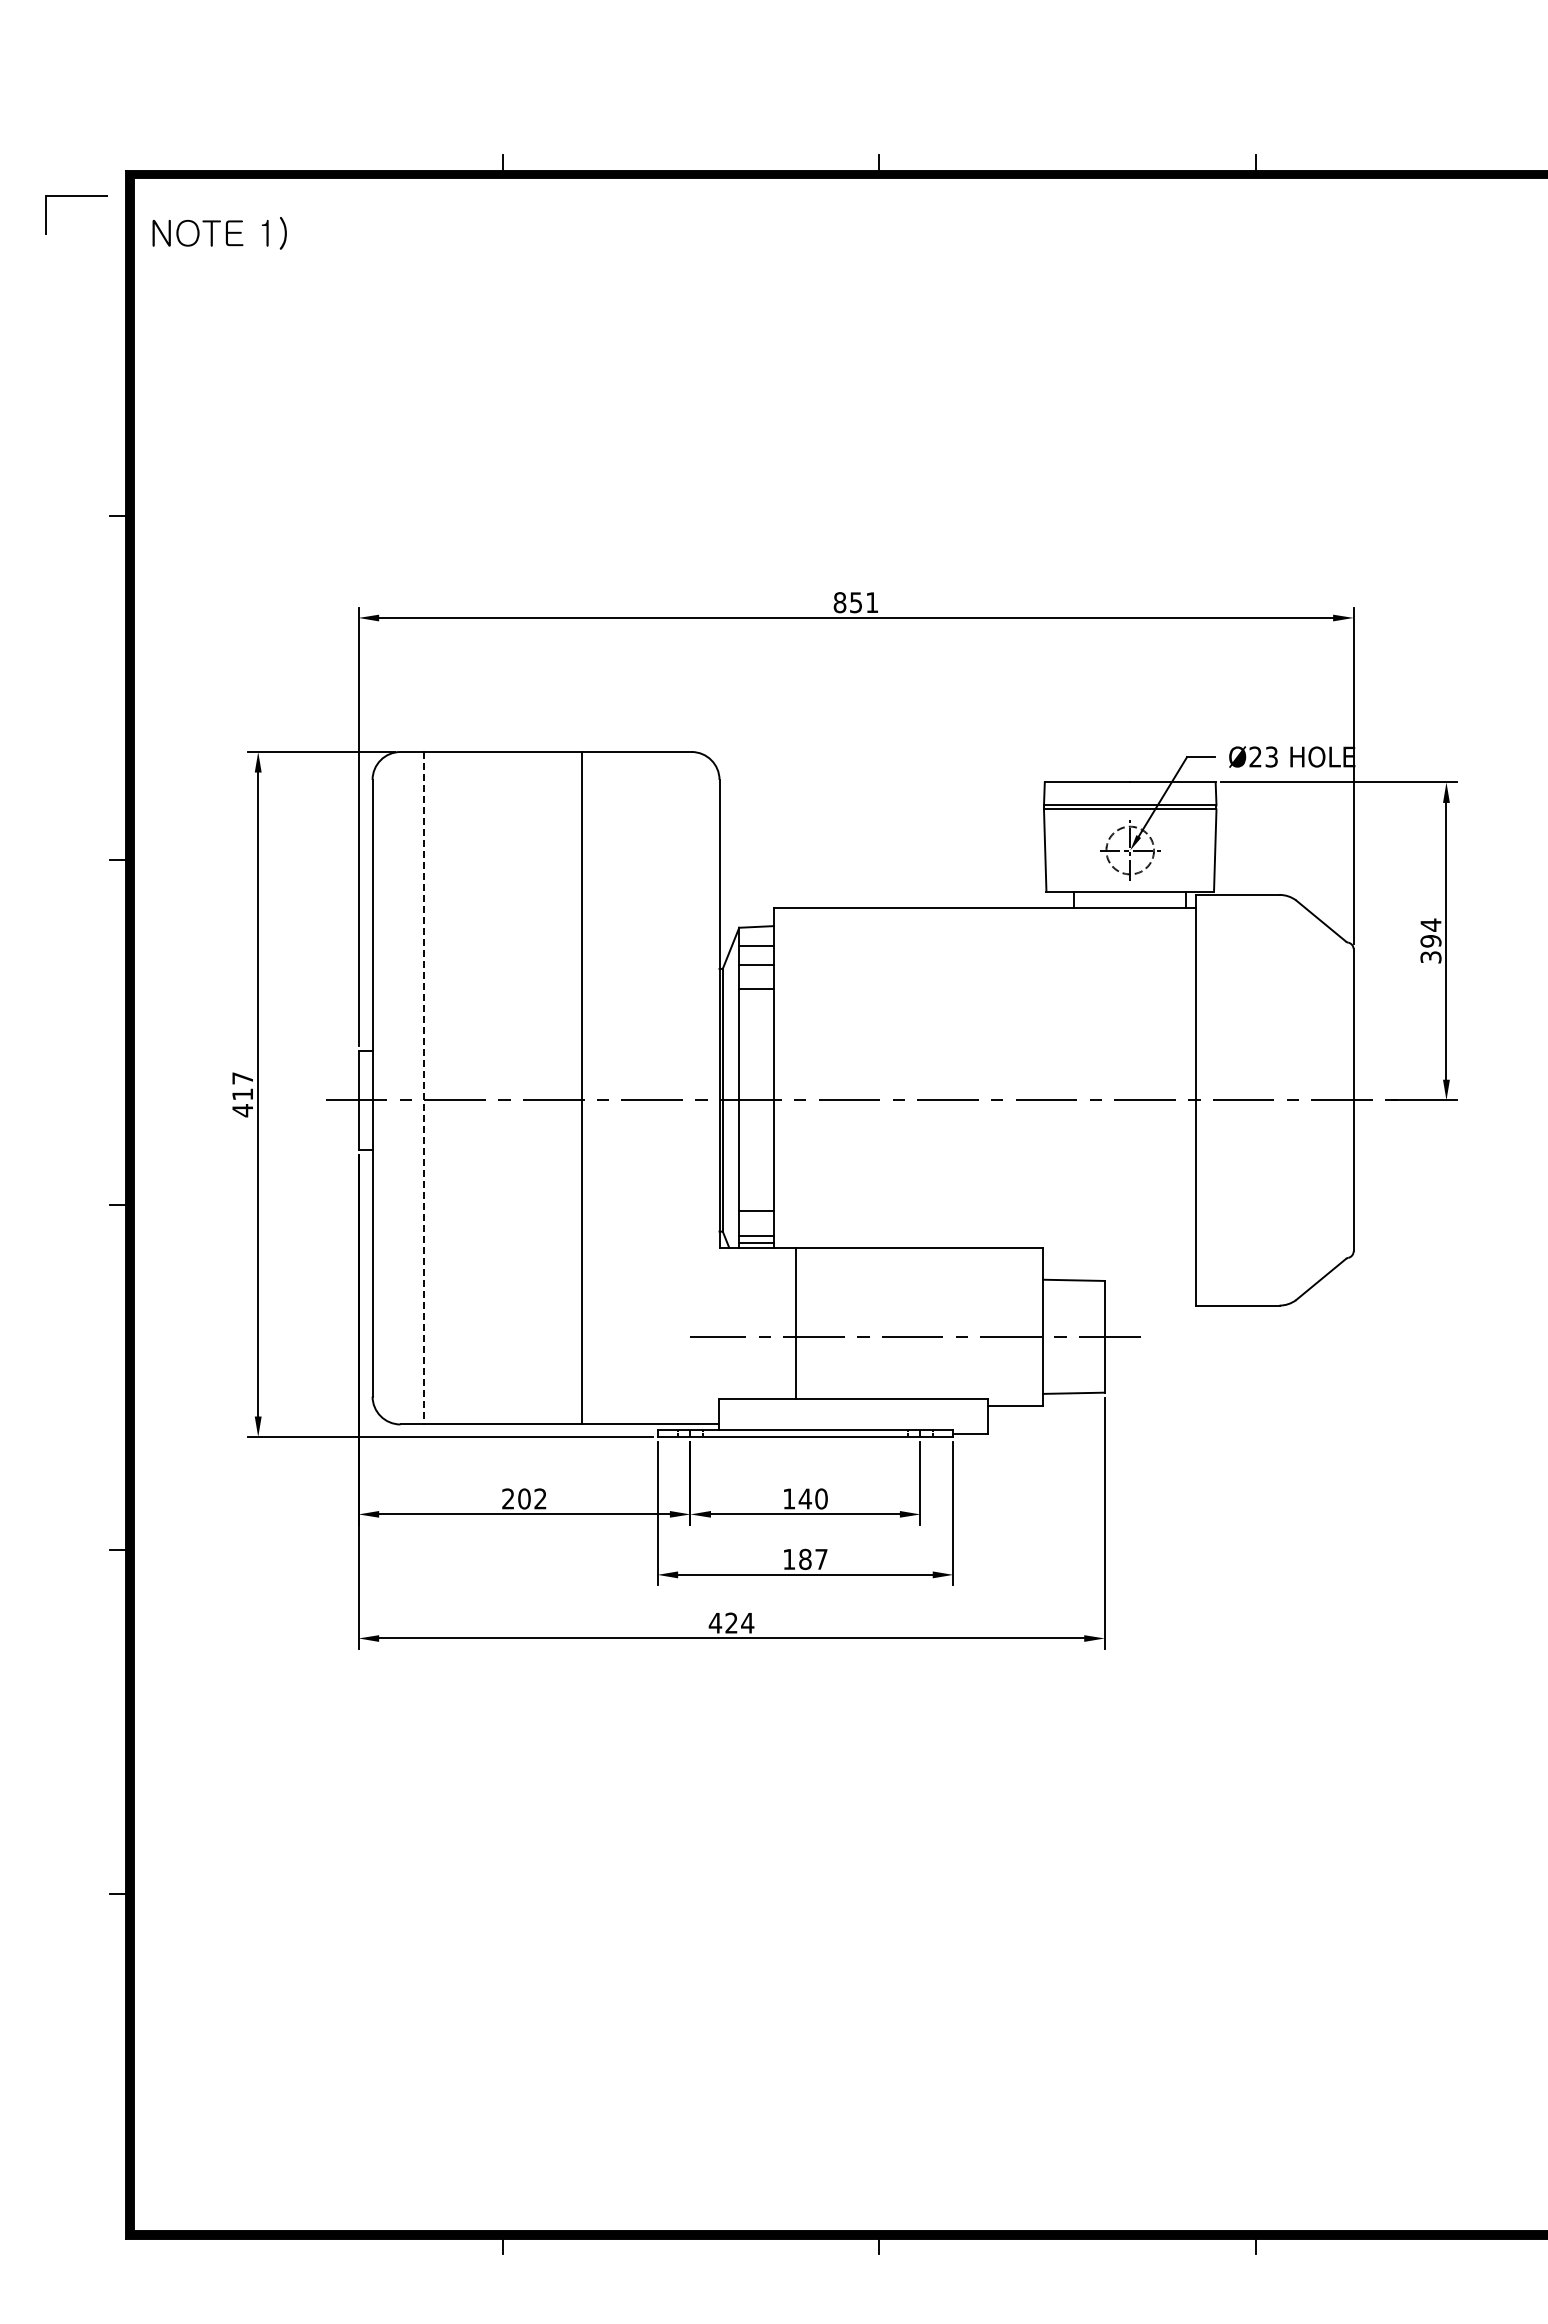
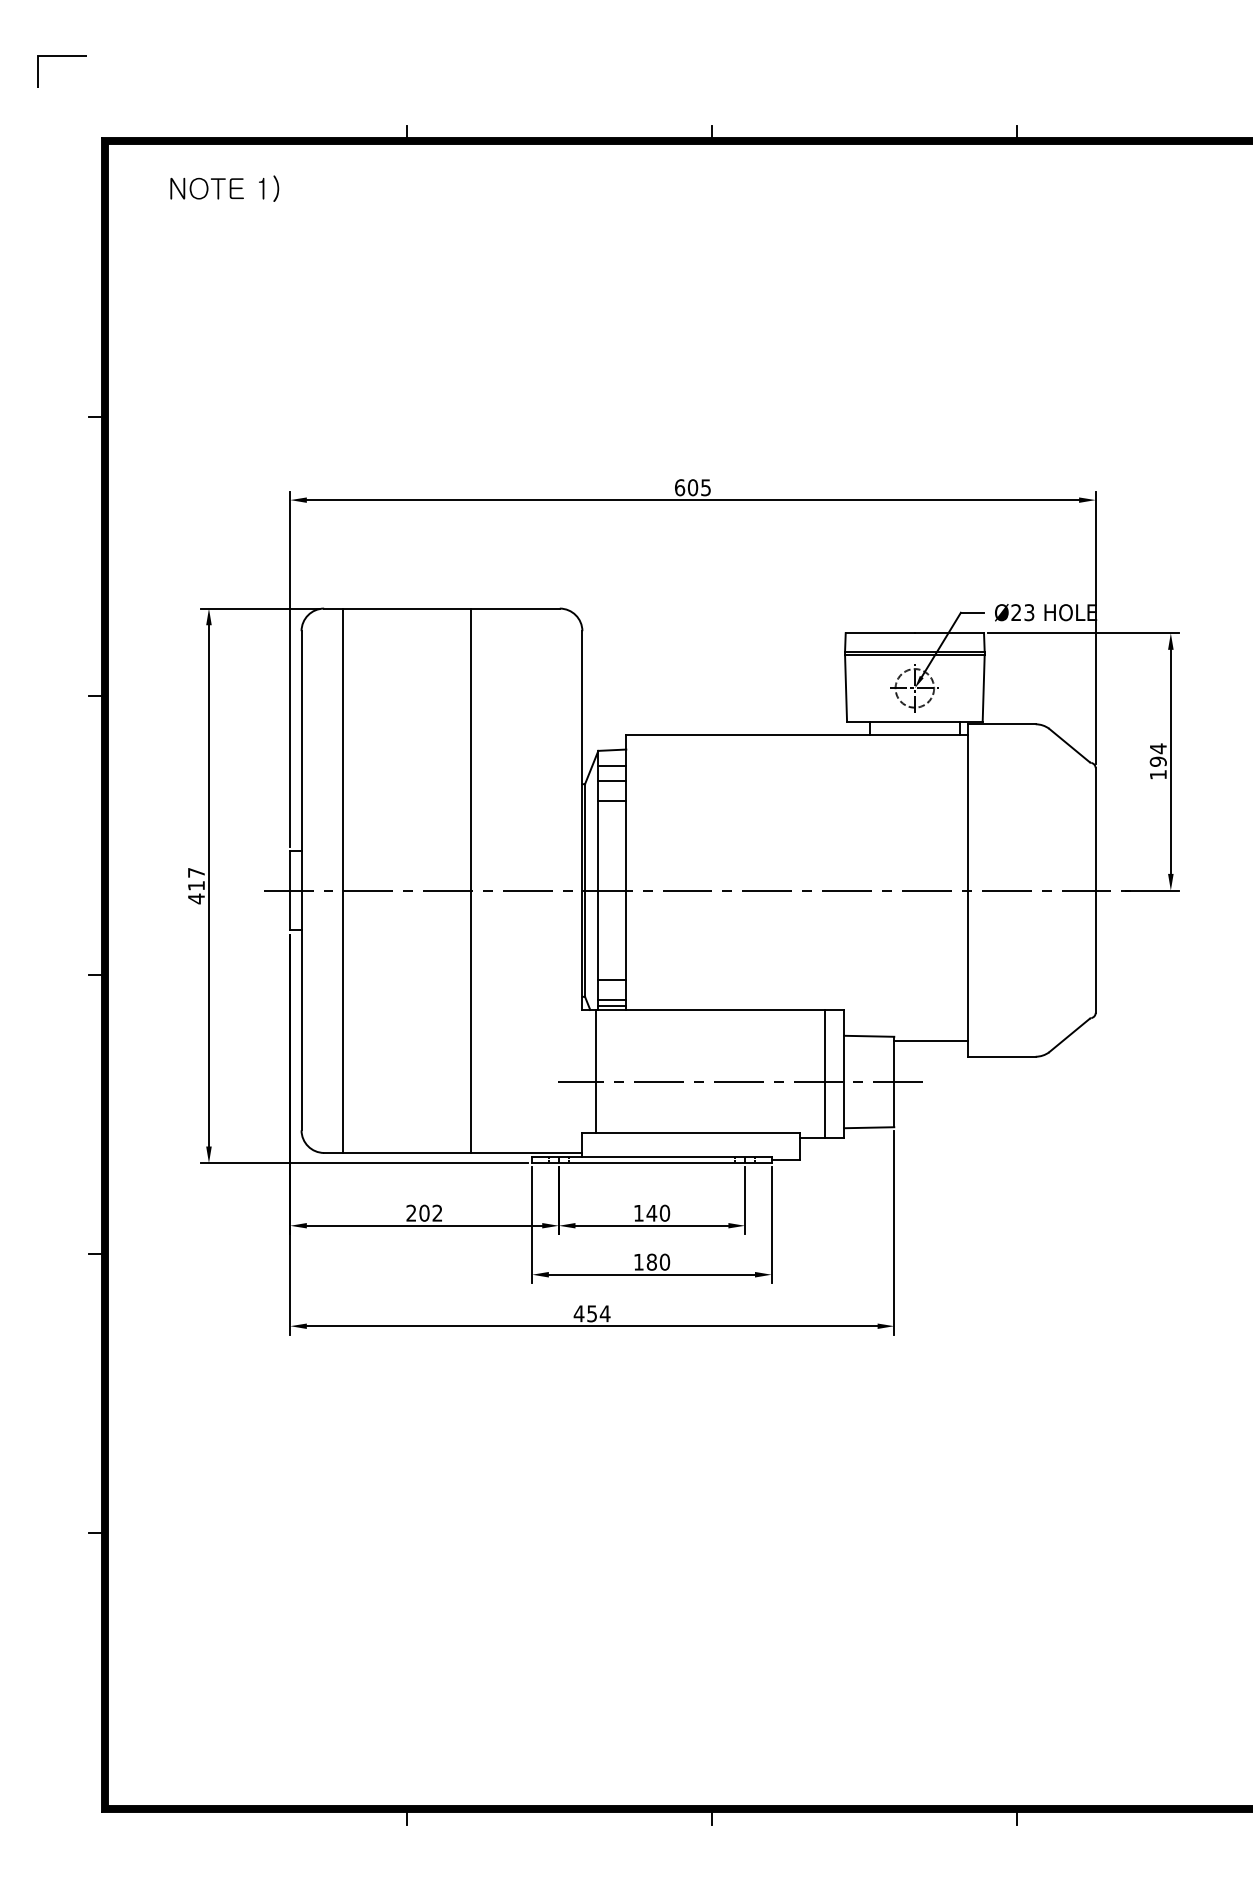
line: (76, 196) -> (61, 56), moved
text: (219, 233) -> (224, 188), moved
text: (855, 602) -> (692, 487), 851 -> 605
text: (1430, 957) -> (1157, 774), 394 -> 194
line: (423, 1088) -> (342, 881), dashed -> solid
line: (1149, 1285) -> (930, 1040), added
line: (795, 1323) -> (595, 1071), moved
line: (1019, 1326) -> (825, 1073), added
text: (821, 1558) -> (664, 1261), 187 -> 180
text: (731, 1622) -> (592, 1313), 424 -> 454

